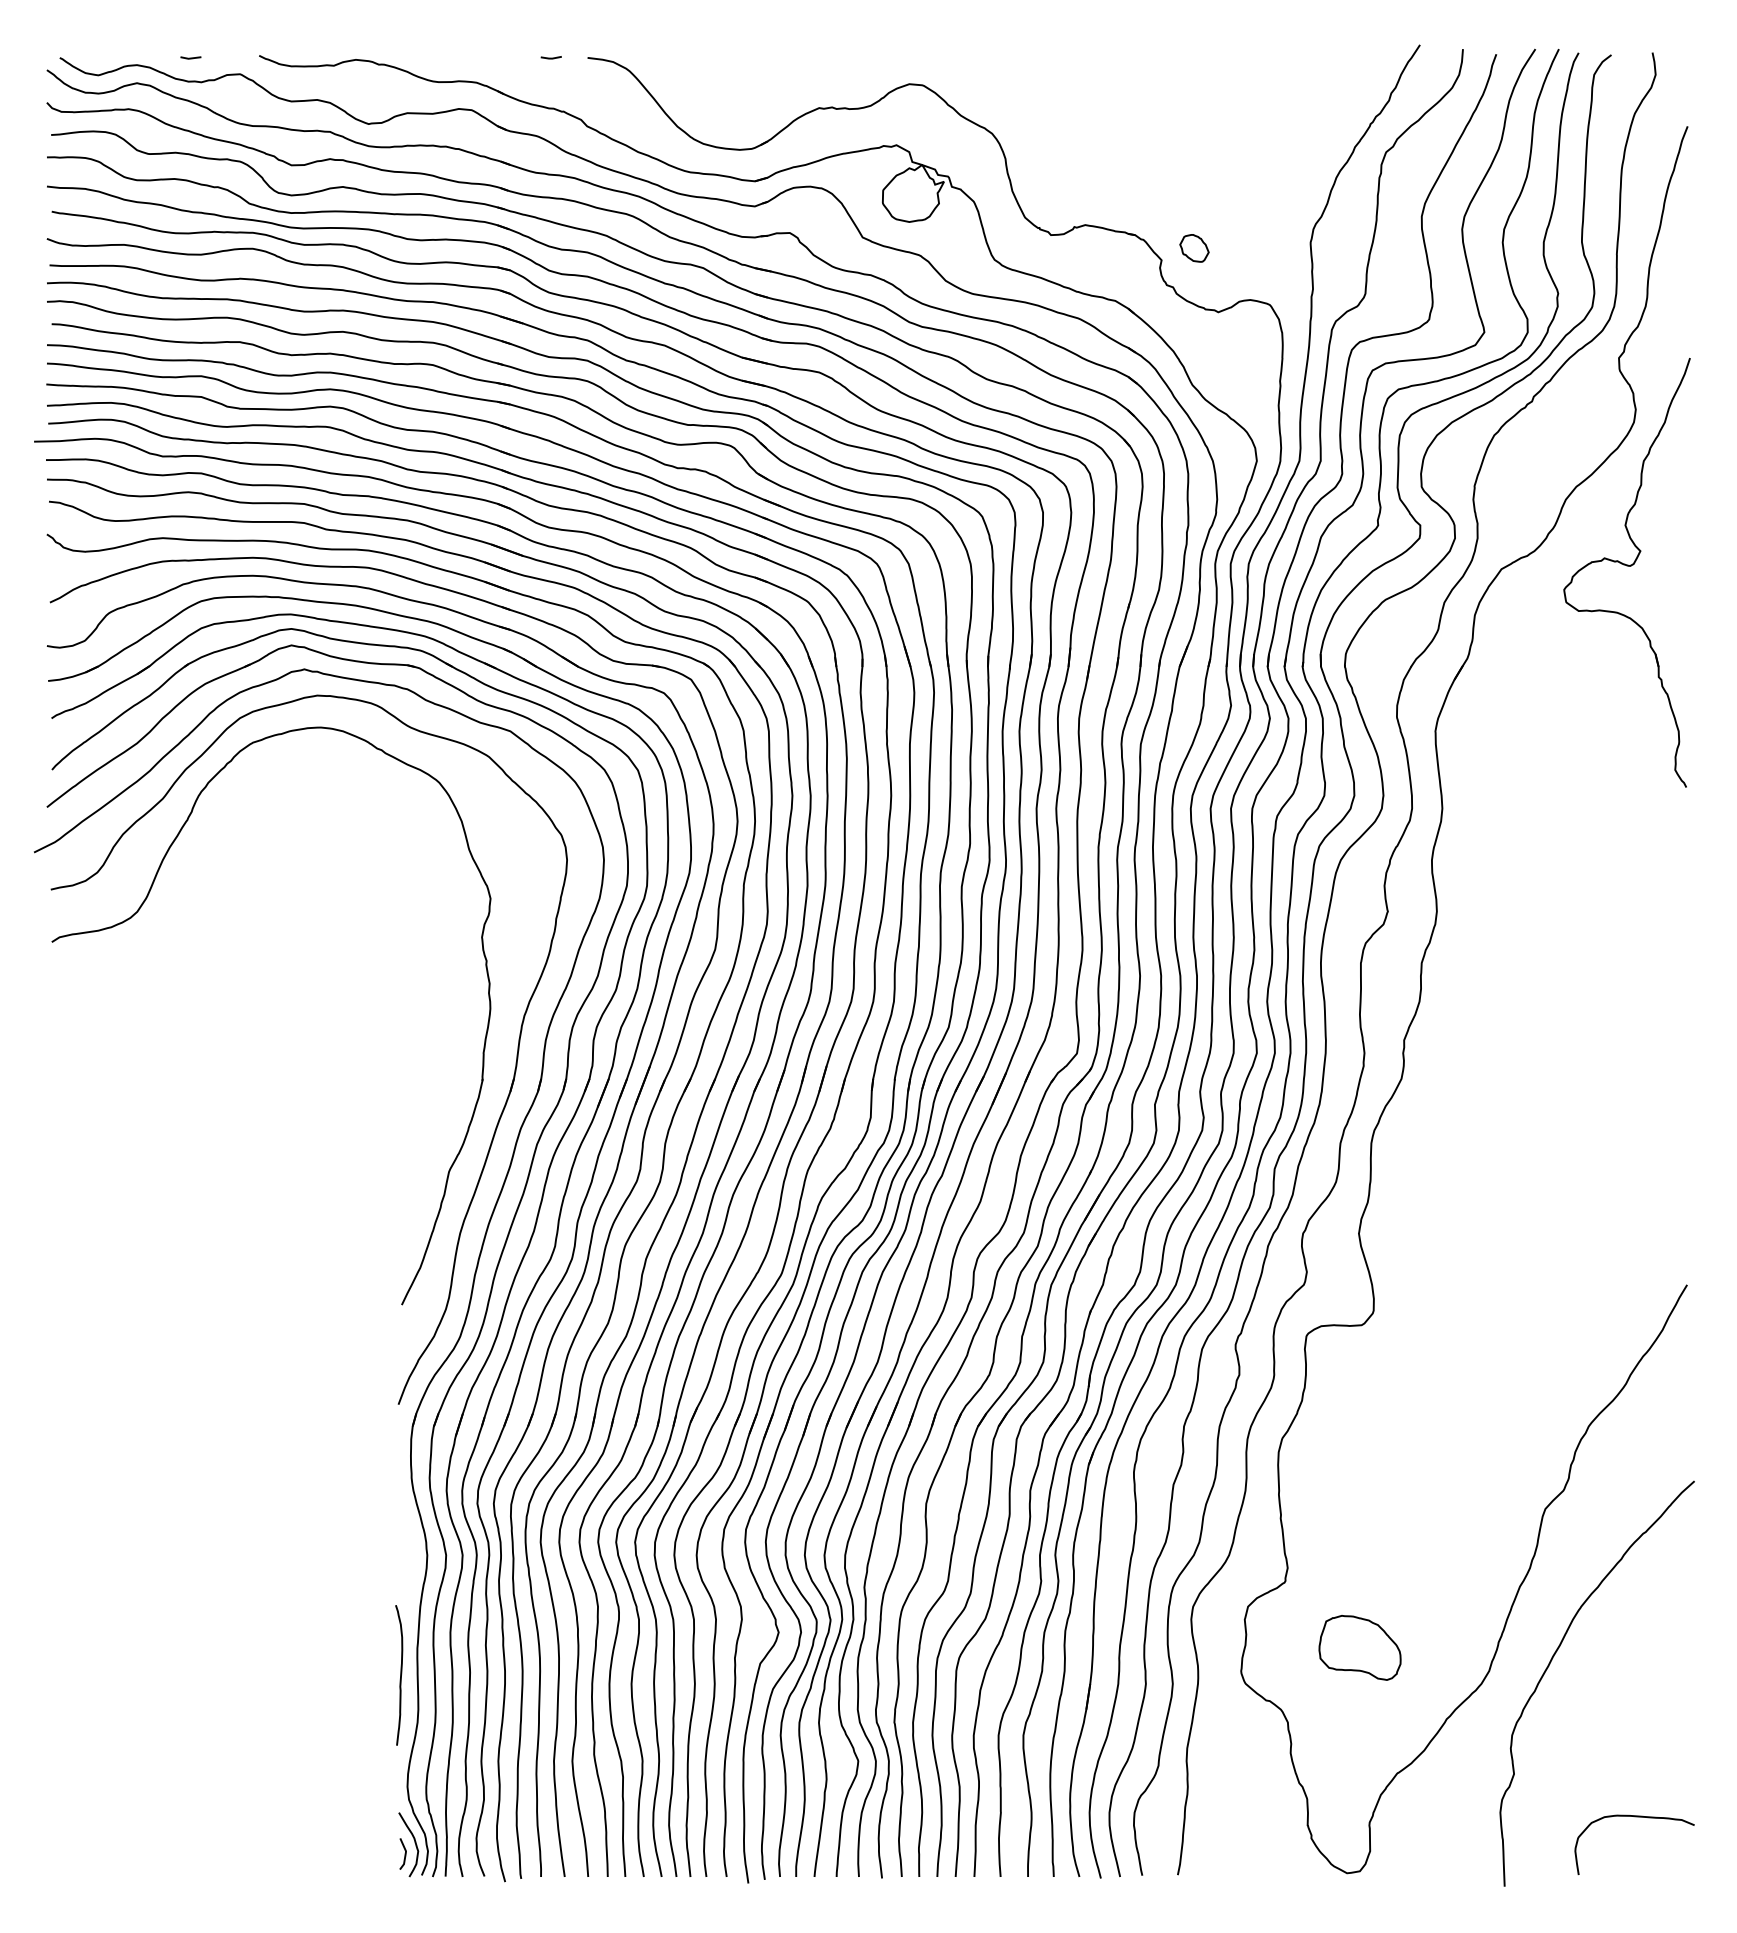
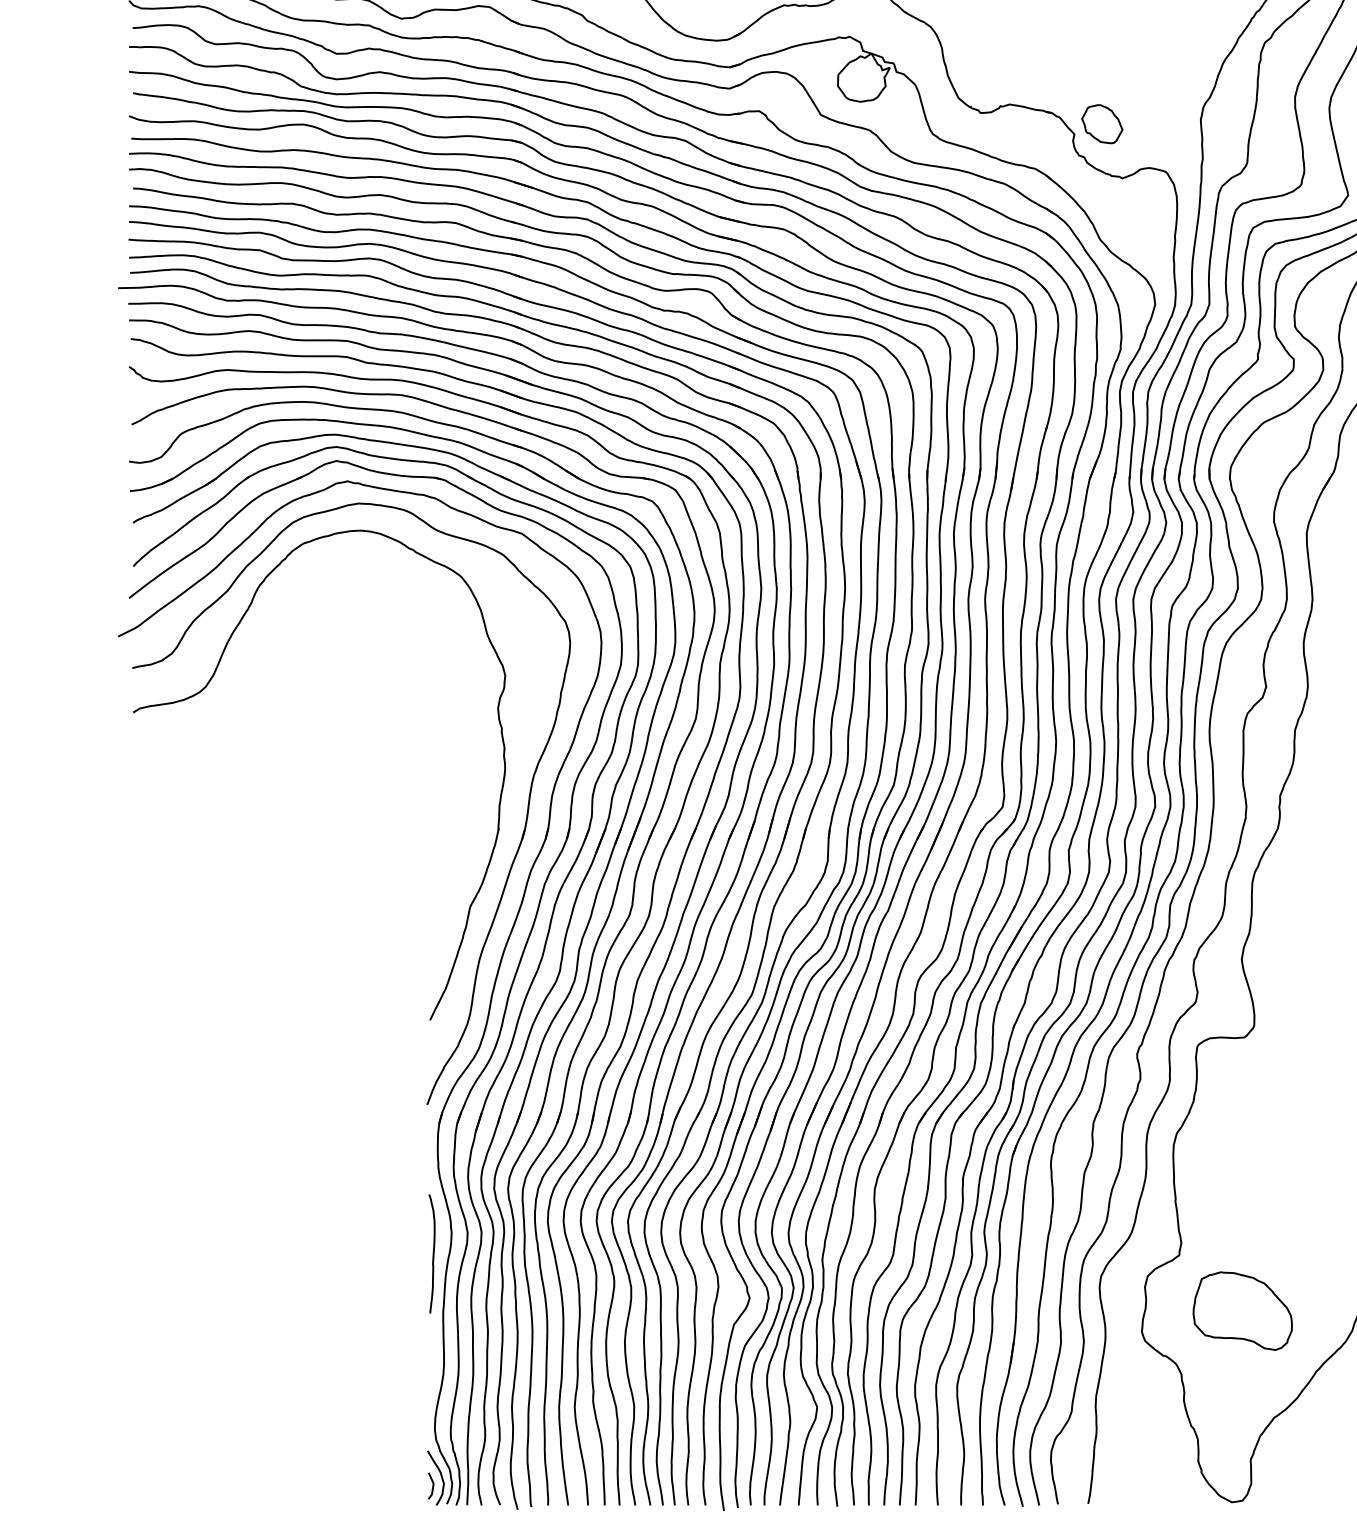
part: (1194, 248) -> (1102, 124), size x1.67
part: (1359, 1647) -> (1242, 1310), size x1.43
curve: (400, 1675) -> (433, 1254), moved

